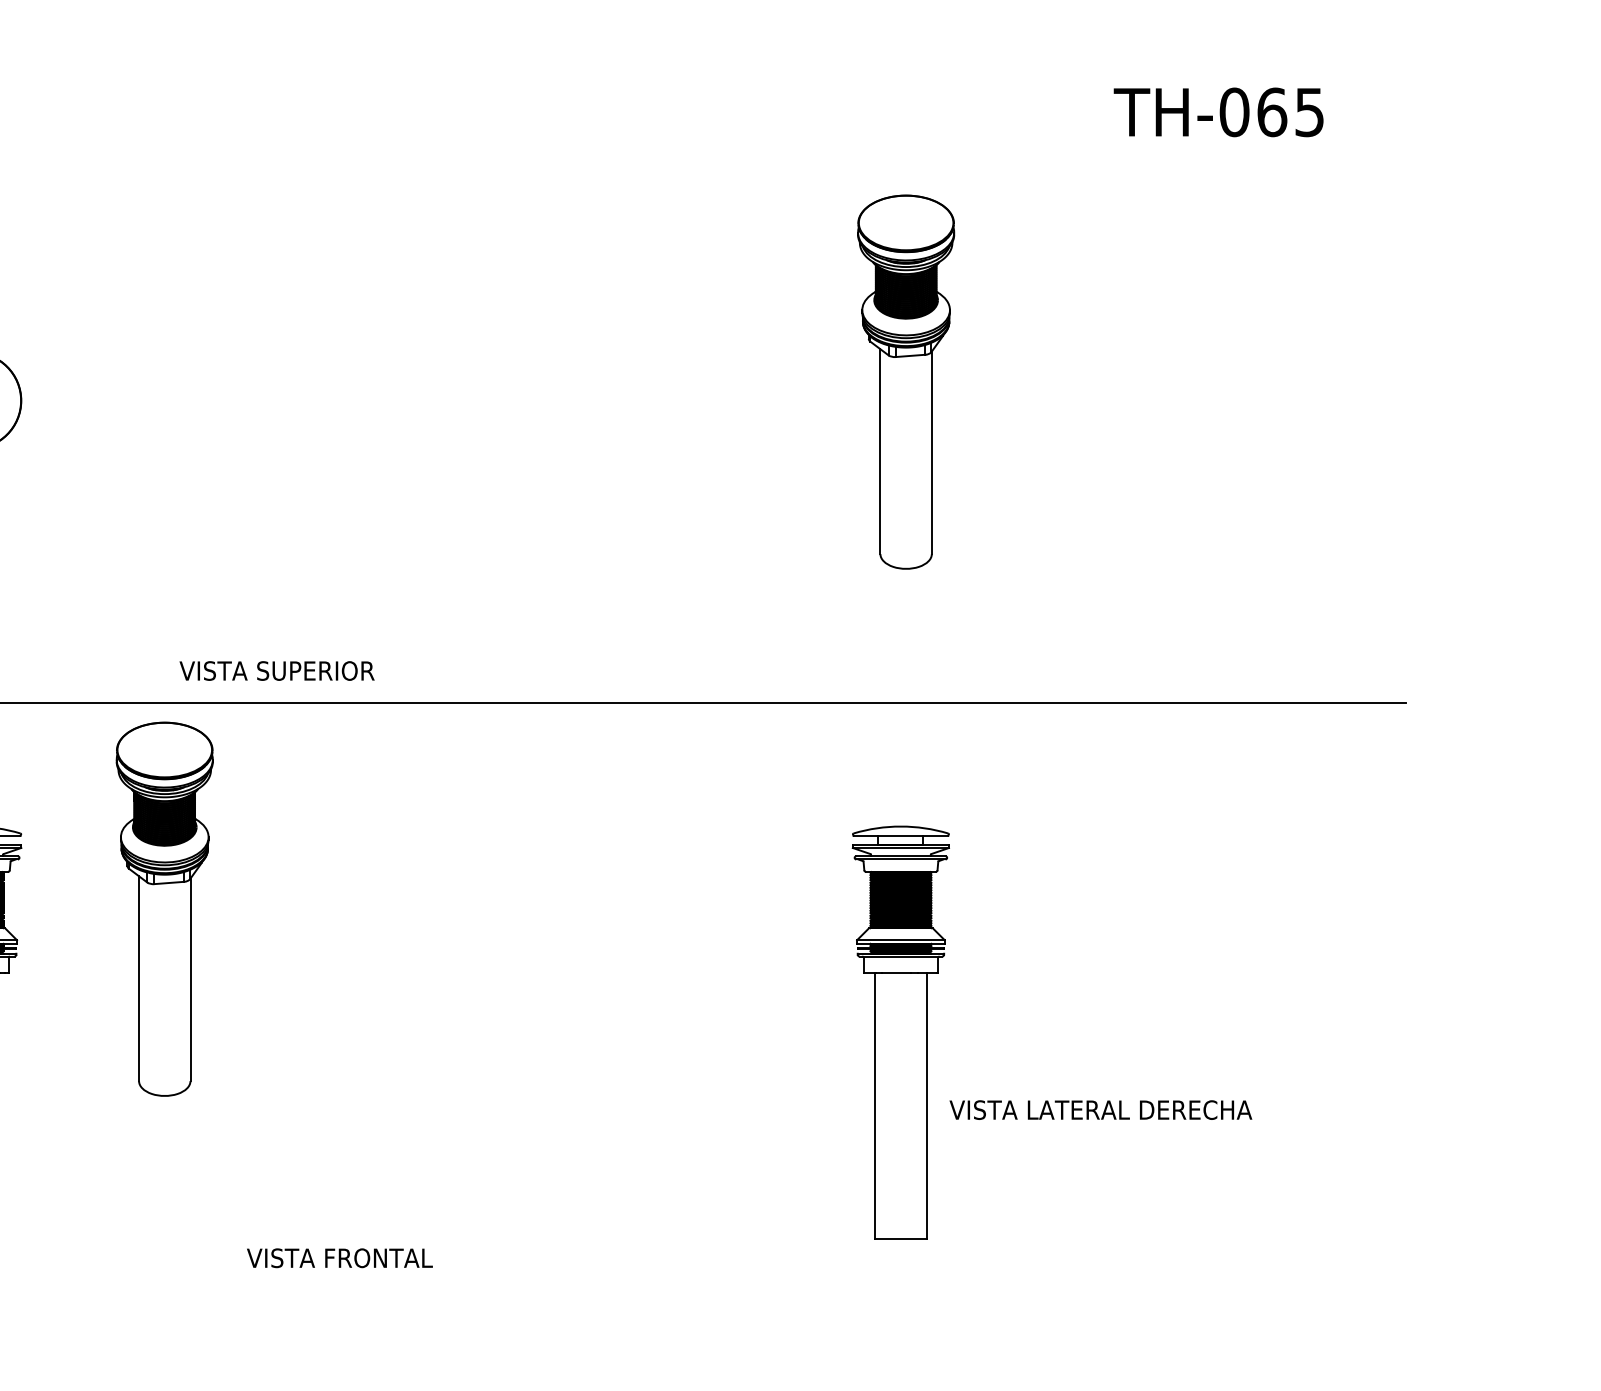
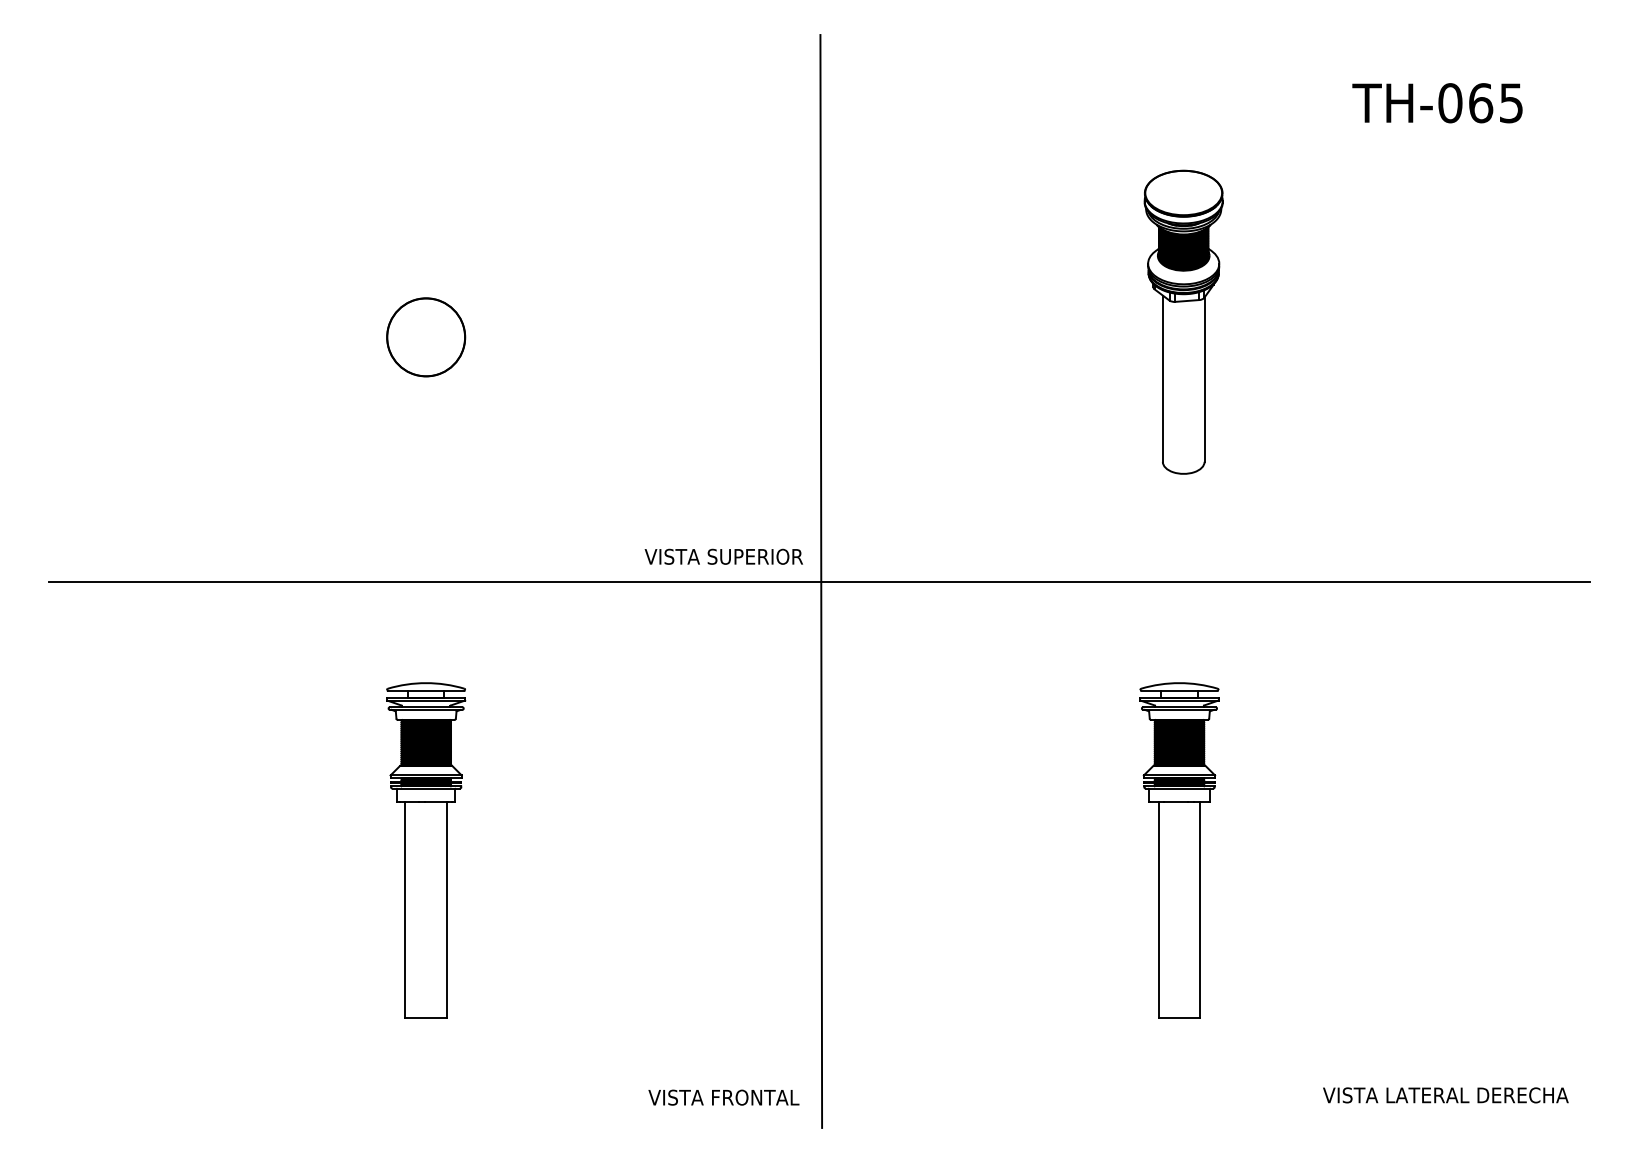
text: (276, 670) -> (723, 556), moved
line: (460, 701) -> (821, 581), added
part: (164, 908) -> (581, 749), removed
text: (1100, 1110) -> (1445, 1095), moved
text: (339, 1258) -> (723, 1097), moved

